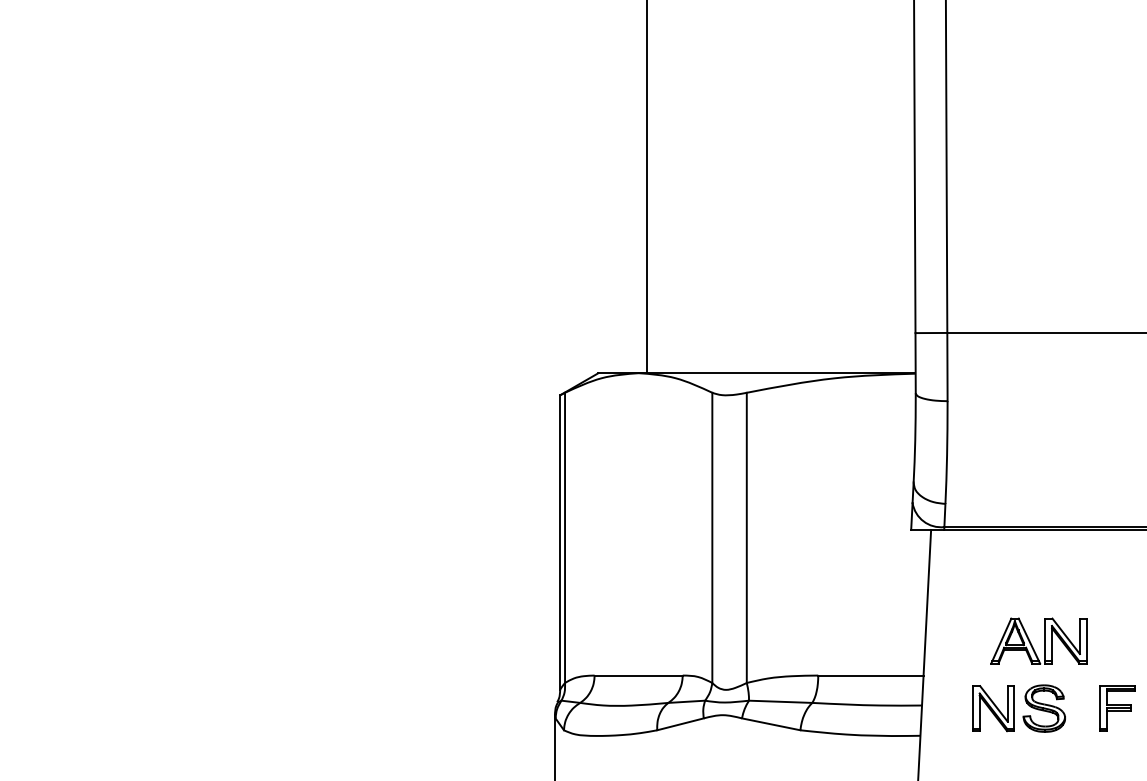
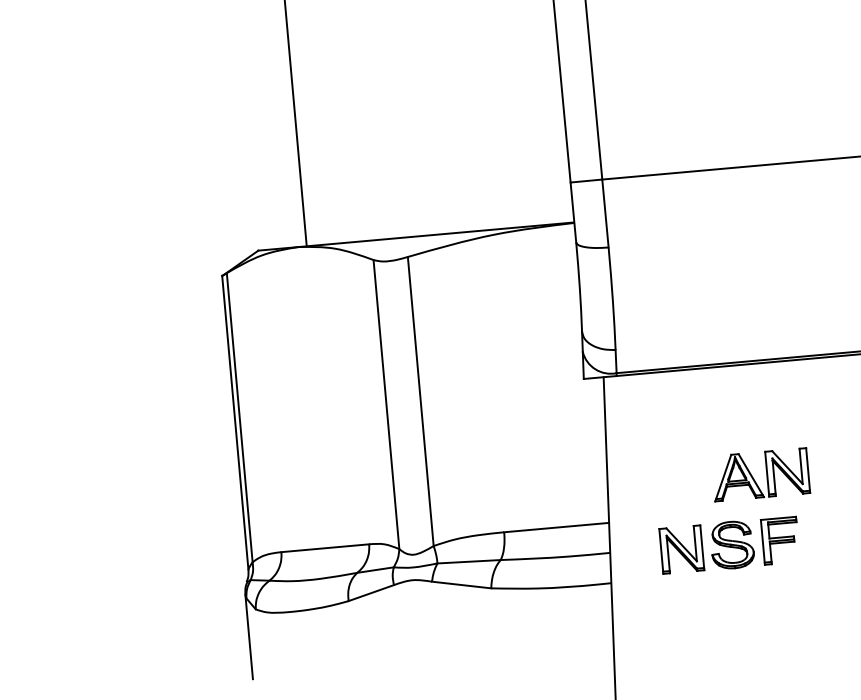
part: (1038, 640) -> (760, 474), moved
part: (1117, 708) -> (780, 540), moved

